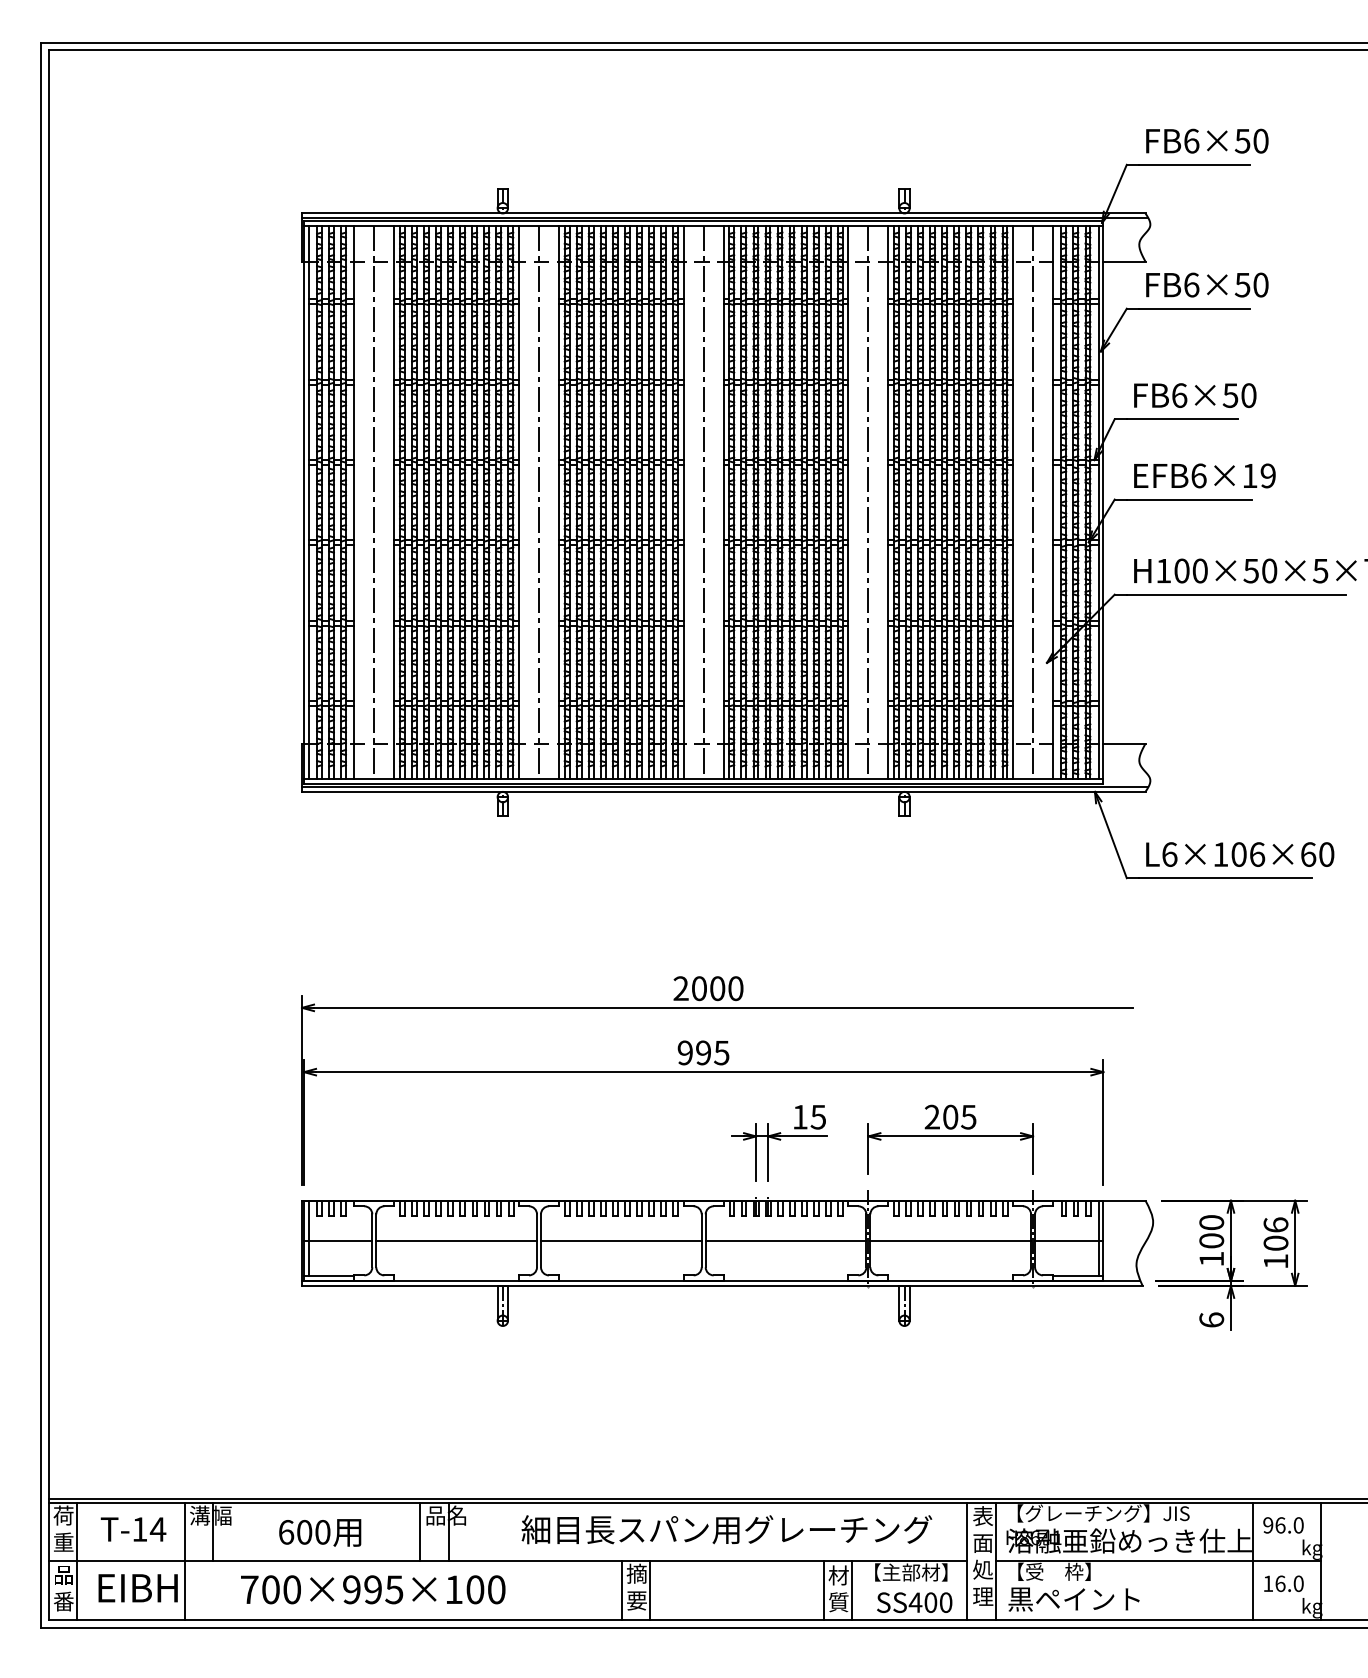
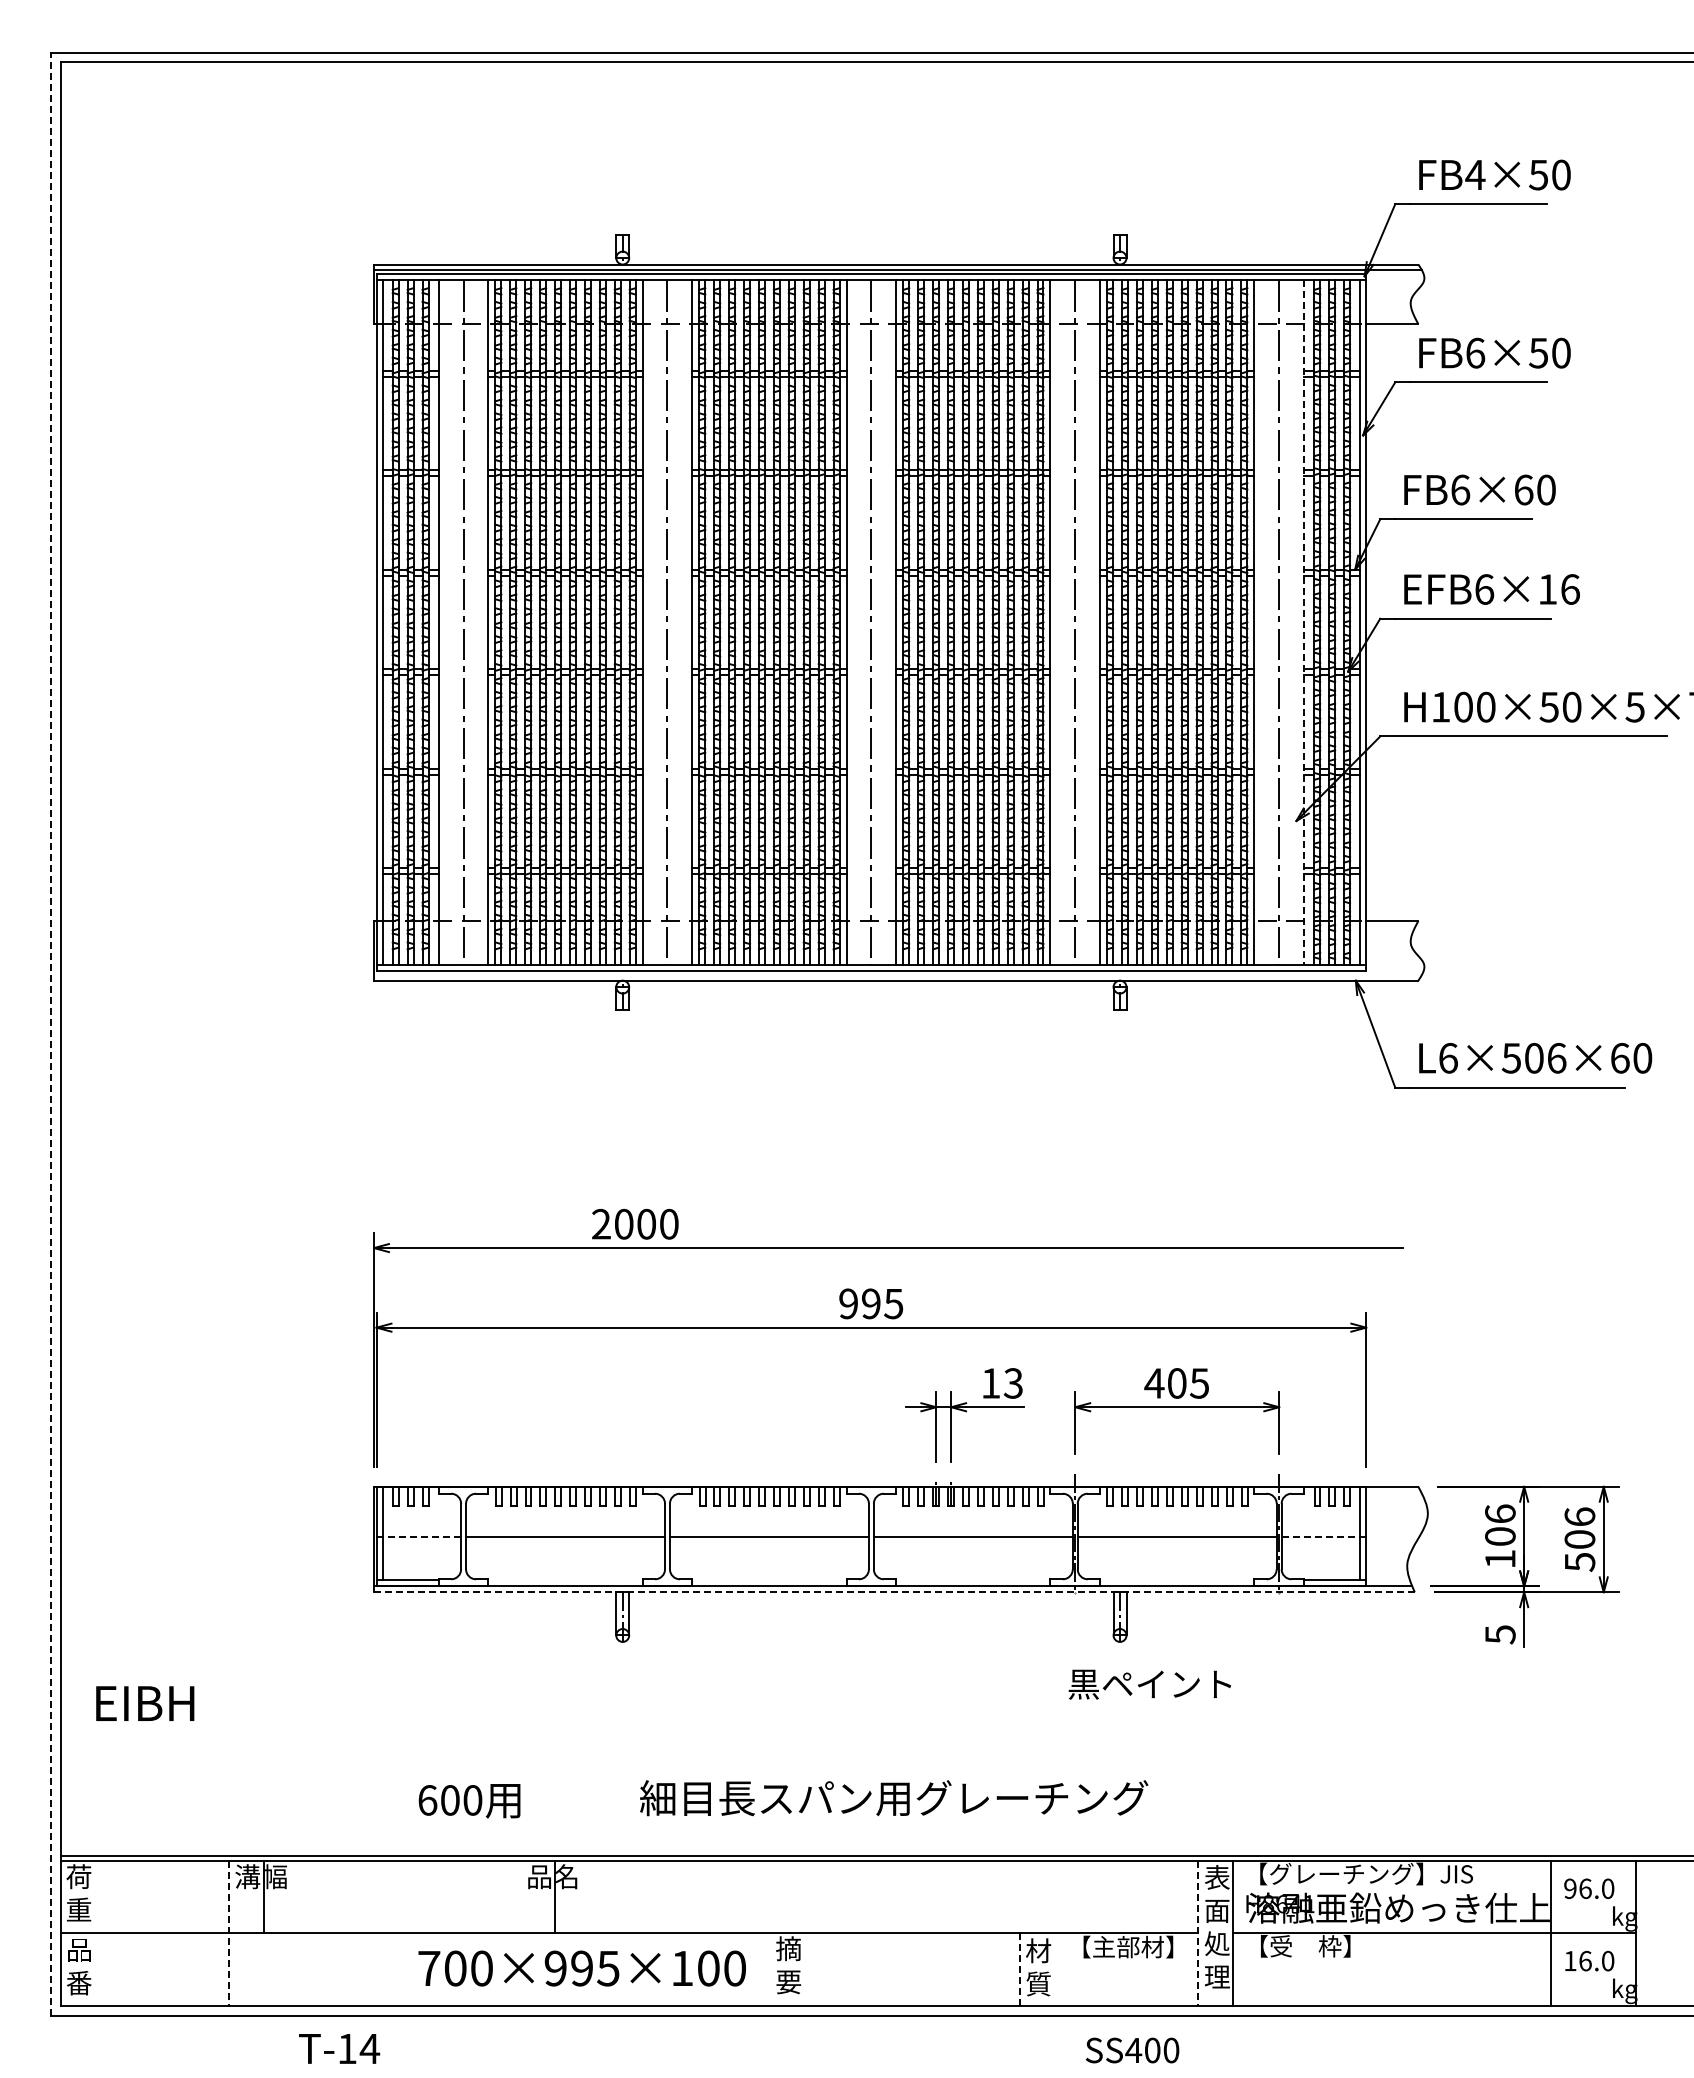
text: (1191, 140) -> (1475, 174), FB6×50 -> FB4×50
text: (1230, 395) -> (1523, 489), FB6×50 -> FB6×60
text: (1268, 475) -> (1570, 589), EFB6×19 -> EFB6×16
line: (1053, 503) -> (1304, 623), solid -> dashed
line: (725, 786) -> (898, 974), removed
line: (40, 834) -> (50, 1033), solid -> dashed
text: (1219, 854) -> (1510, 1058), L6×106×60 -> L6×506×60
text: (708, 988) -> (635, 1223), moved
text: (818, 1117) -> (1013, 1383), 15 -> 13
text: (932, 1117) -> (1154, 1383), 205 -> 405
text: (1211, 1222) -> (1500, 1513), 100 -> 106
line: (337, 1240) -> (418, 1536), solid -> dashed
line: (1068, 1240) -> (1323, 1536), solid -> dashed
text: (1276, 1261) -> (1580, 1562), 106 -> 506
line: (722, 1286) -> (894, 1592), solid -> dashed
text: (1211, 1319) -> (1500, 1634), 6 -> 5
text: (133, 1529) -> (339, 2048), moved
text: (727, 1529) -> (894, 1798), moved
line: (420, 1532) -> (520, 1897), removed
text: (320, 1533) -> (469, 1801), moved
line: (77, 1561) -> (95, 1933), removed
line: (184, 1561) -> (228, 1933), solid -> dashed
line: (967, 1561) -> (1197, 1933), solid -> dashed
text: (138, 1588) -> (145, 1703), moved
text: (372, 1589) -> (581, 1968), moved
line: (622, 1590) -> (770, 1969), removed
line: (650, 1590) -> (805, 1969), removed
line: (852, 1590) -> (1055, 1969), removed
line: (824, 1591) -> (1020, 1970), solid -> dashed
text: (1073, 1599) -> (1149, 1684), moved
text: (914, 1602) -> (1132, 2050), moved

